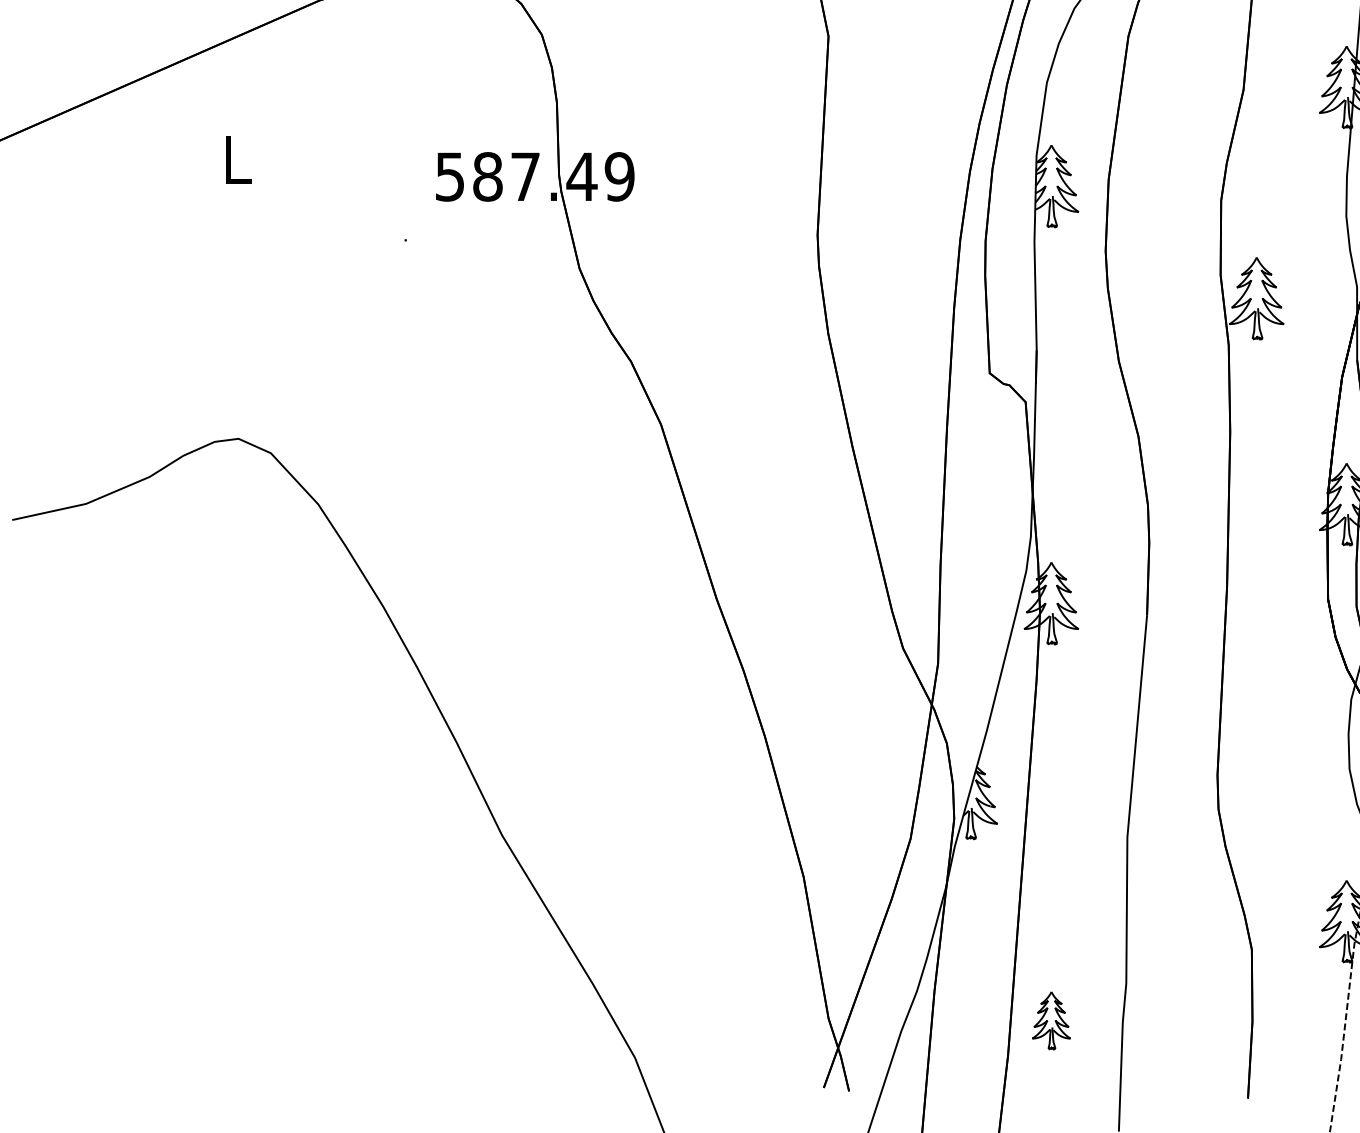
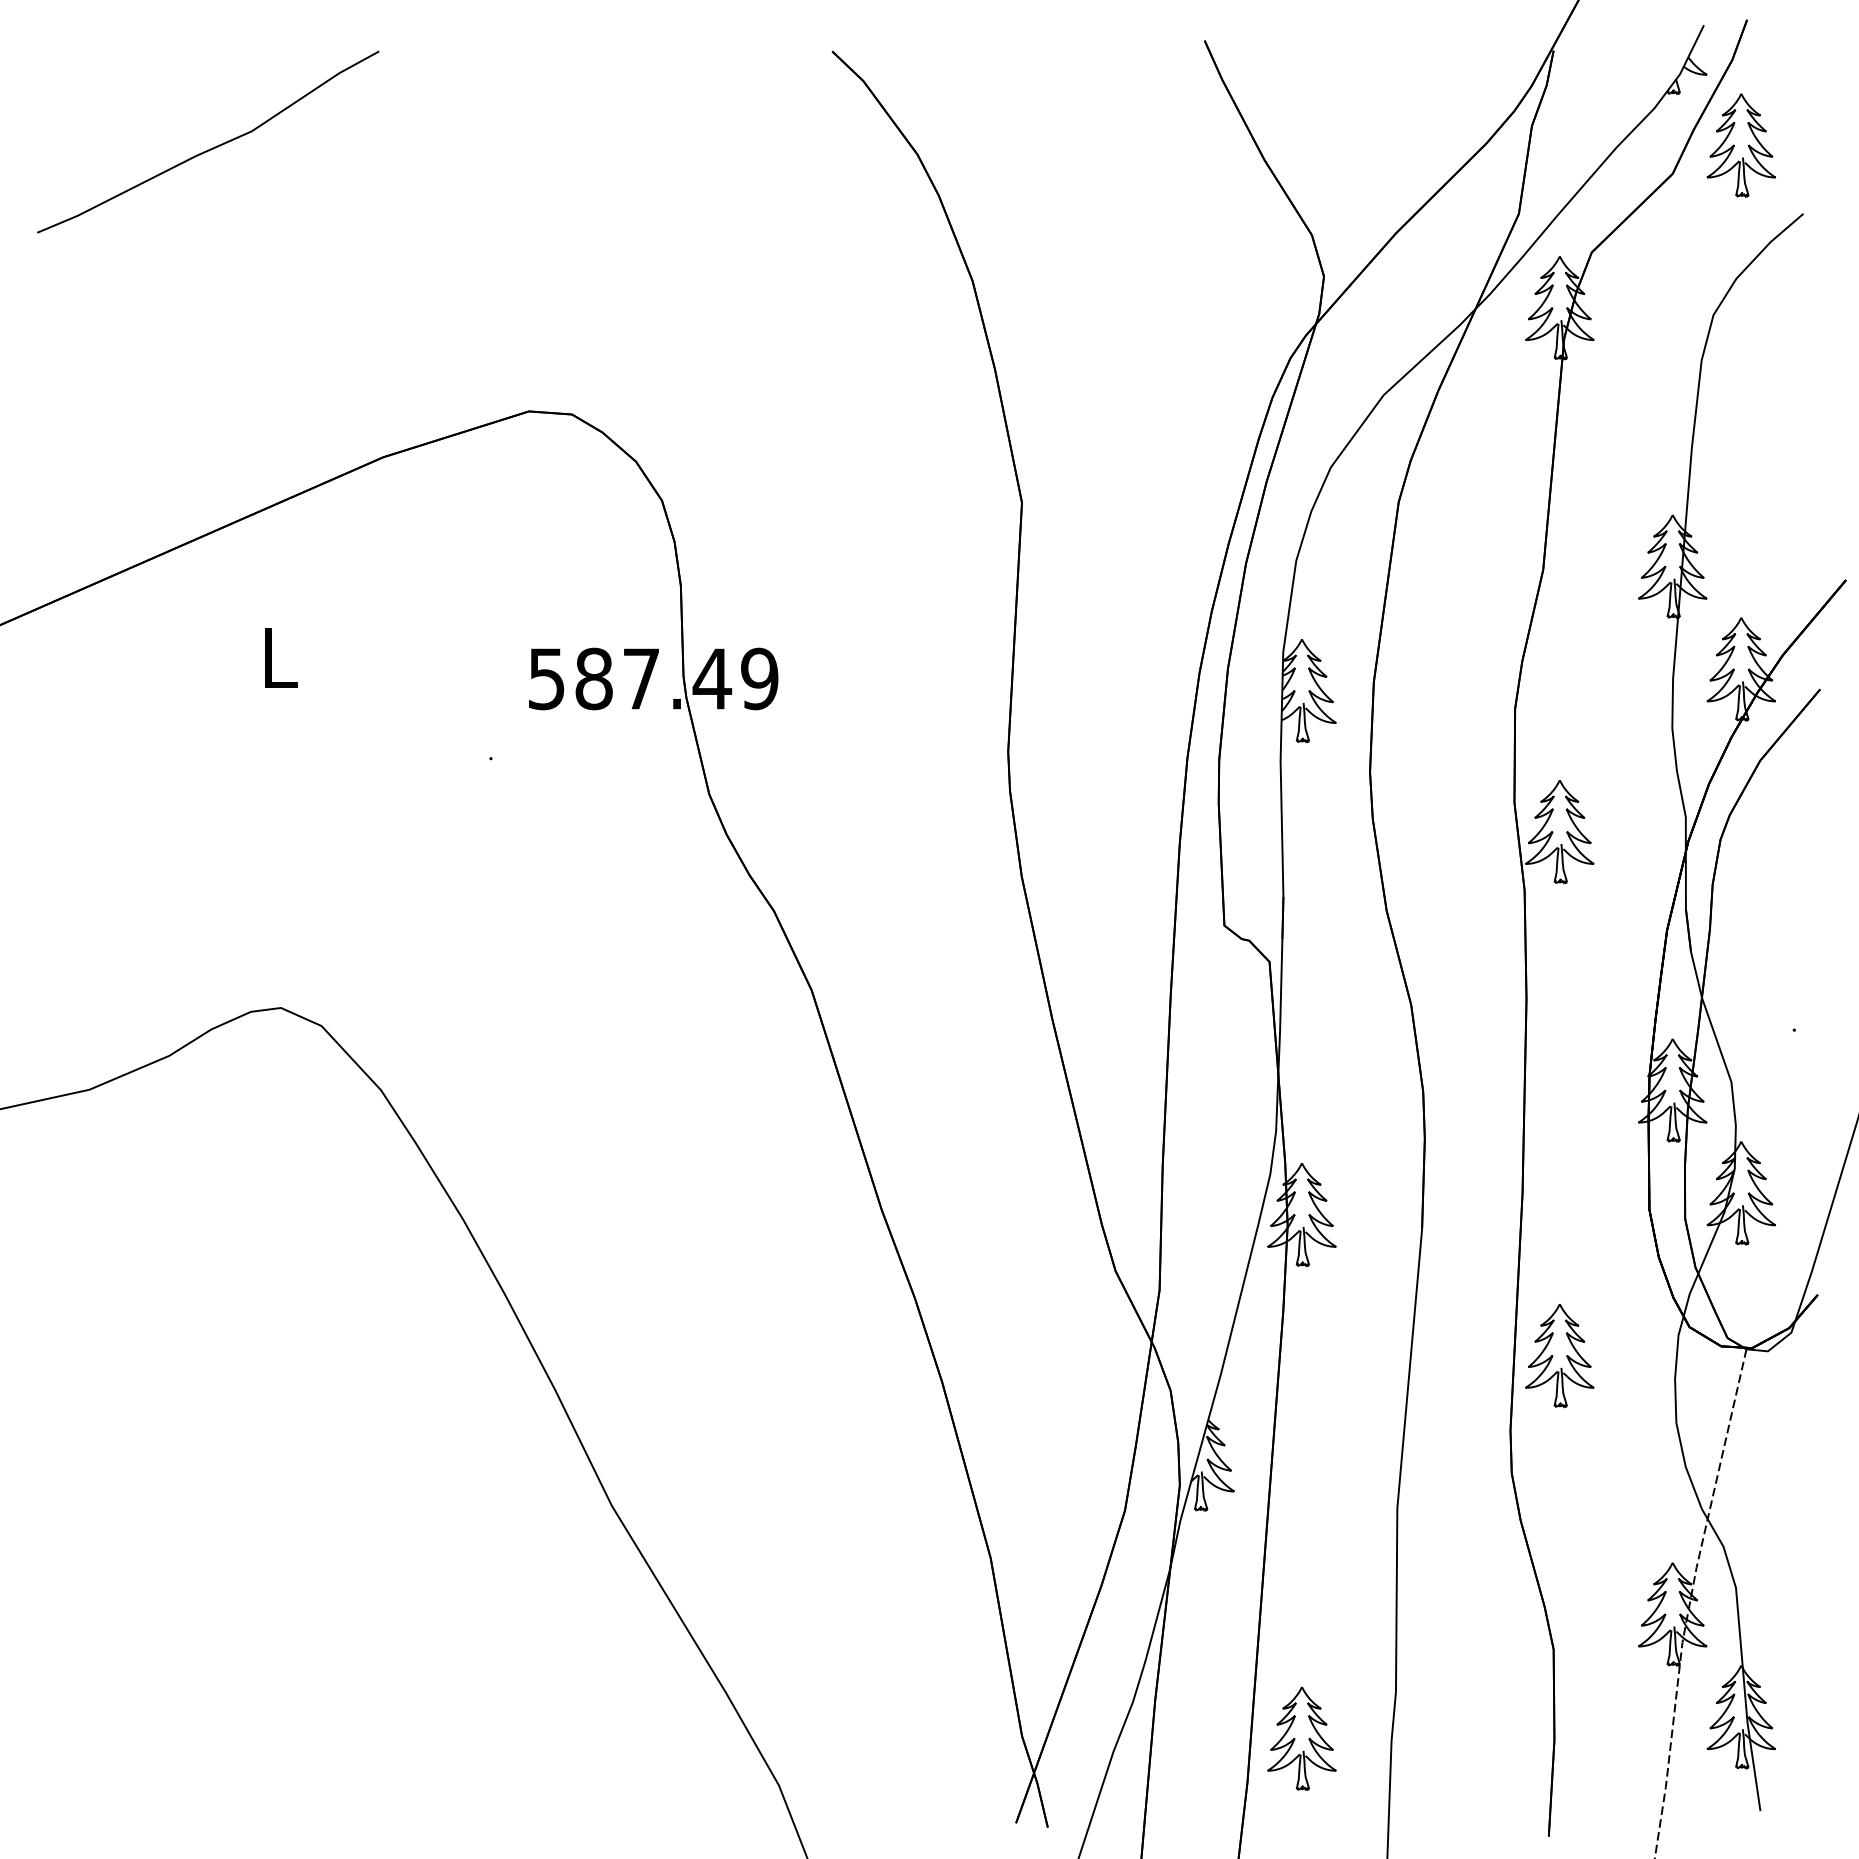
part: (1256, 715) -> (1559, 1355), added
part: (1051, 1020) -> (1301, 1738), size x1.43

